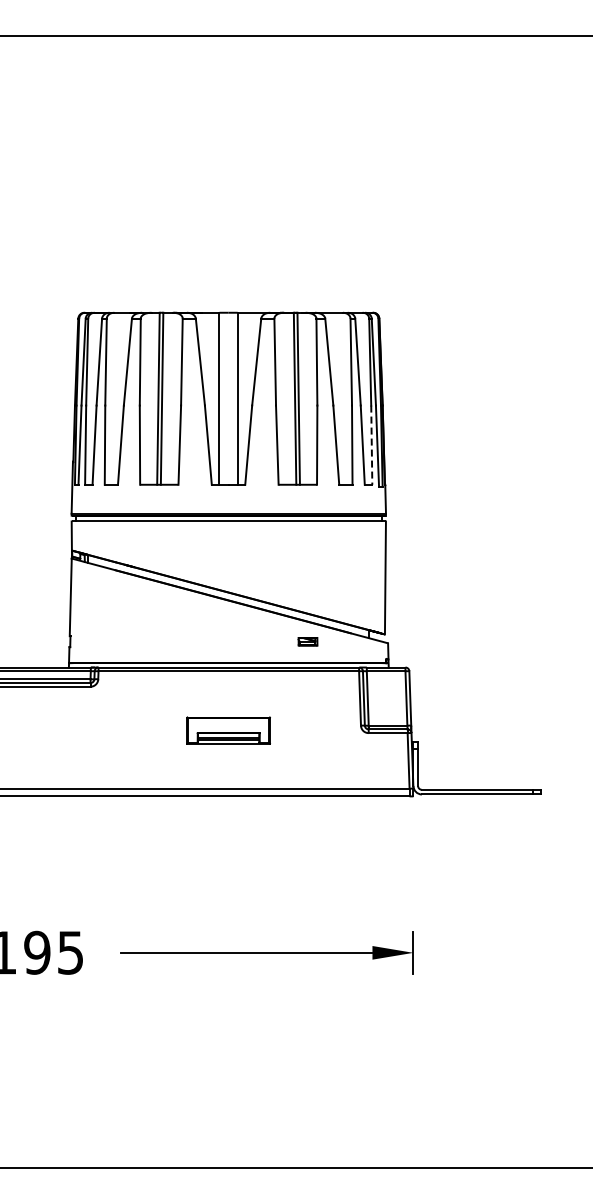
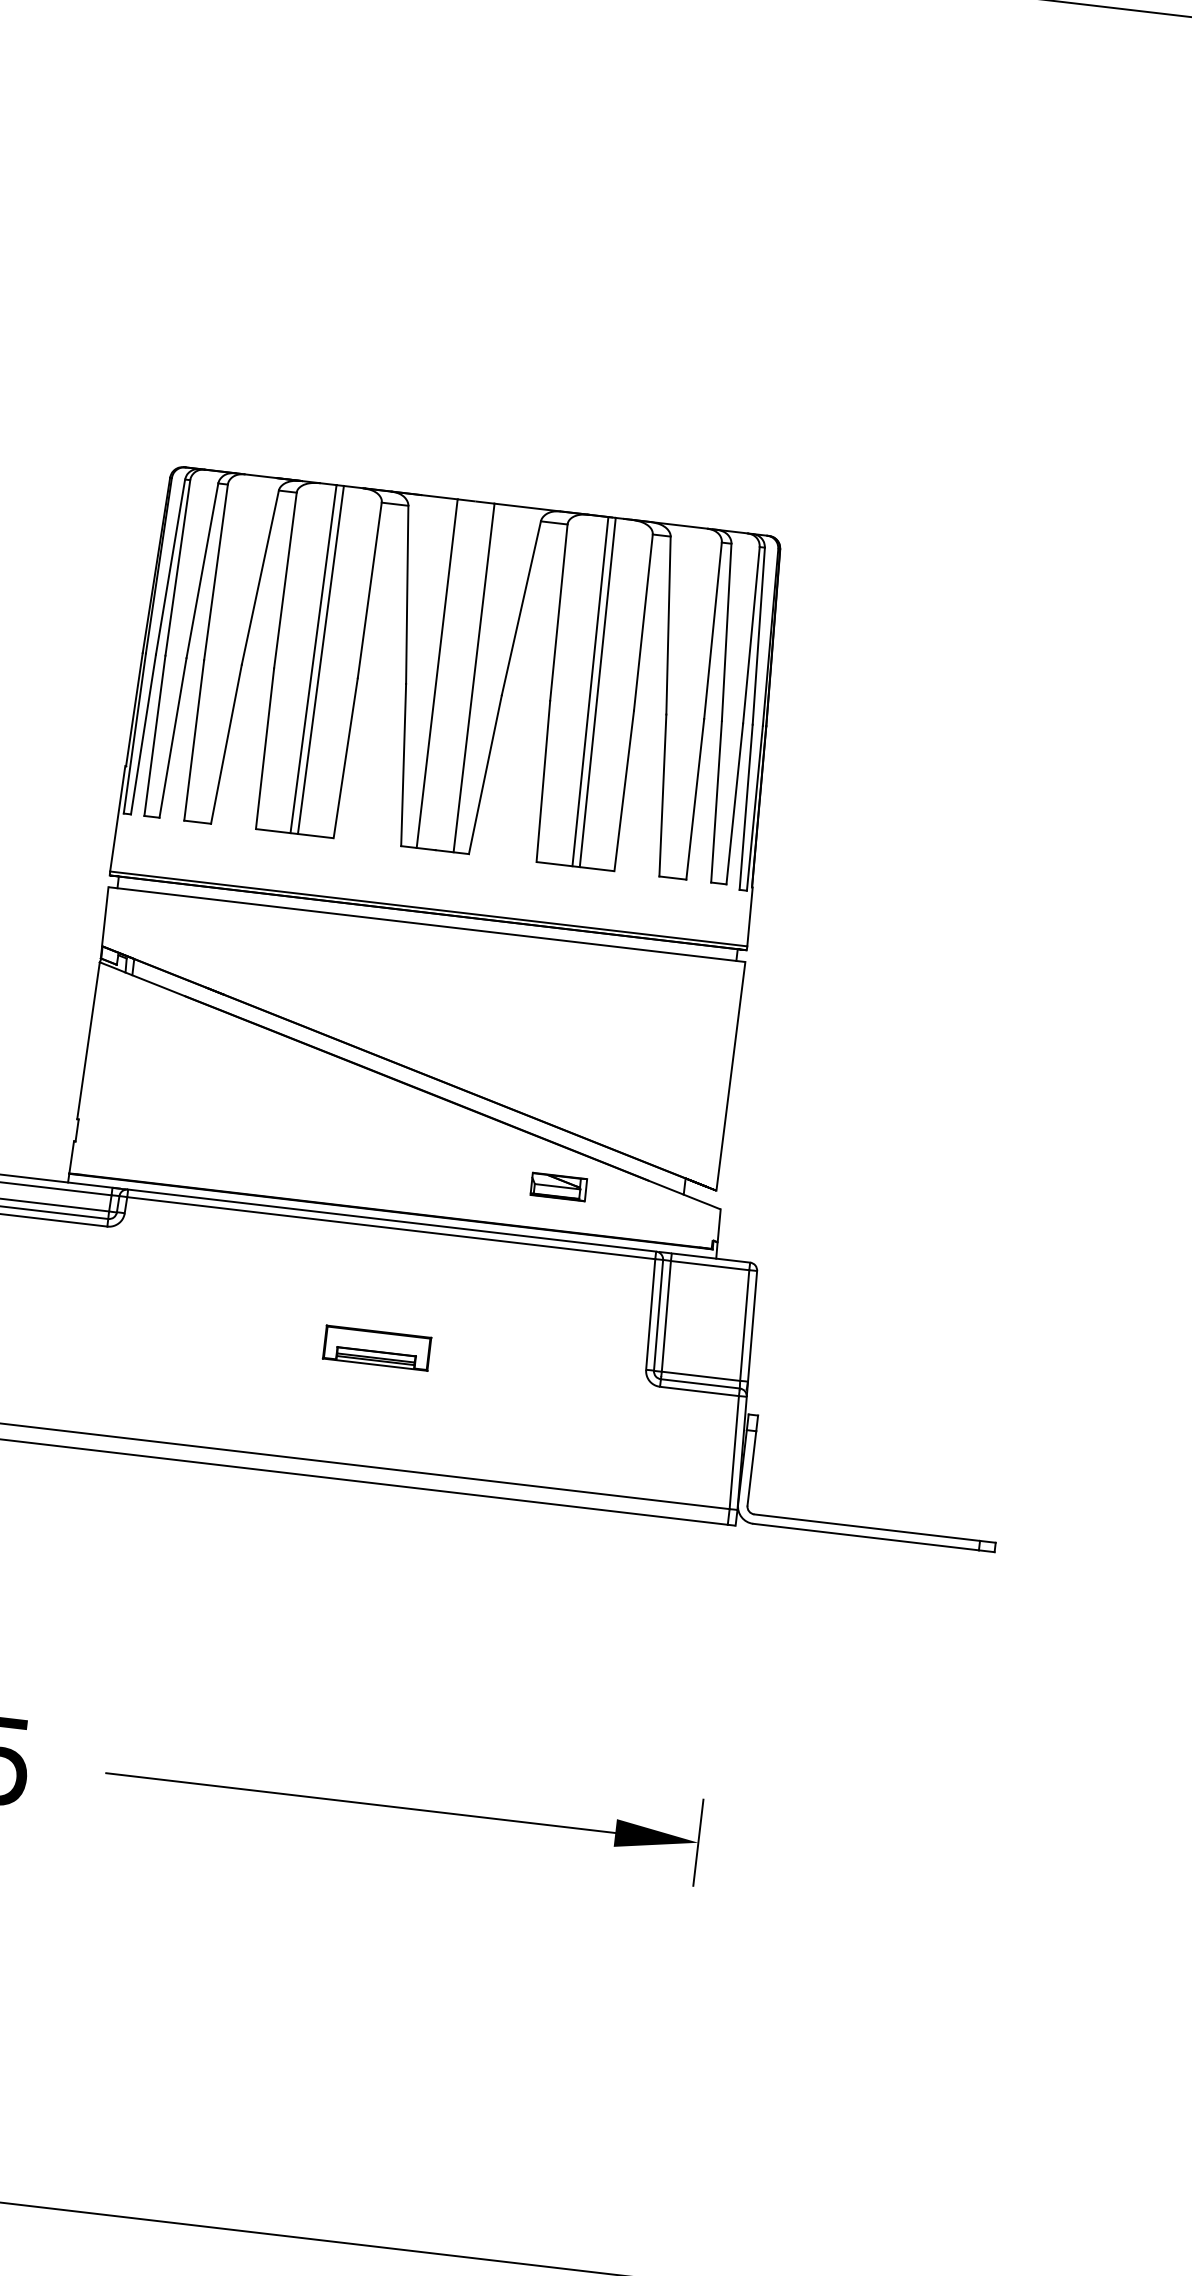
line: (371, 445) -> (734, 804), dashed -> solid
part: (307, 641) -> (557, 1186), size x1.43
part: (228, 730) -> (376, 1348), size x0.62

